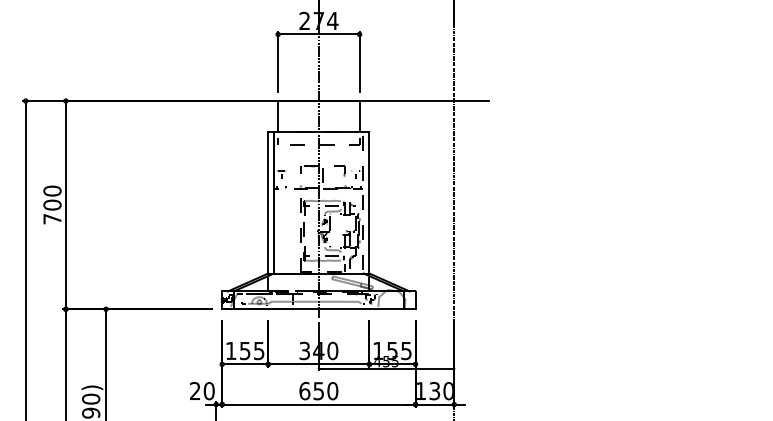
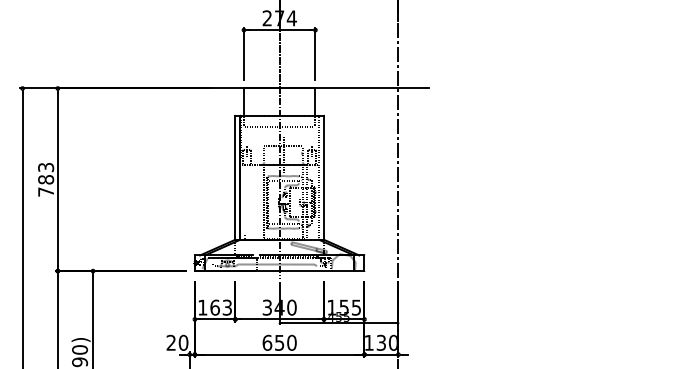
text: (52, 197) -> (46, 173), 700 -> 783
text: (251, 350) -> (220, 307), 155 -> 163

